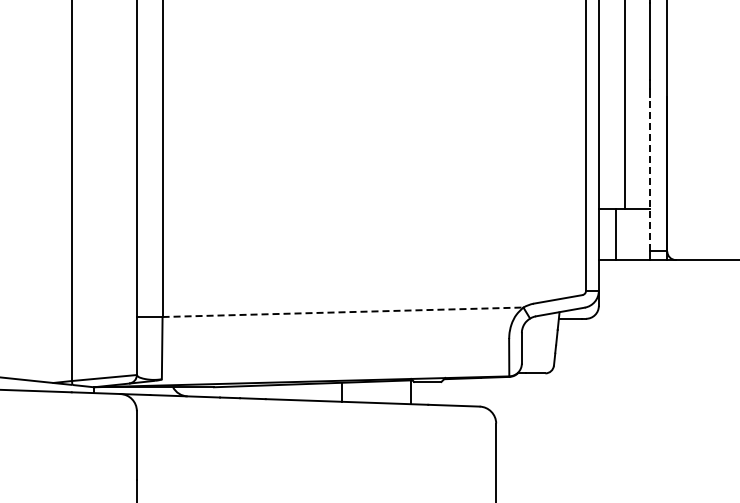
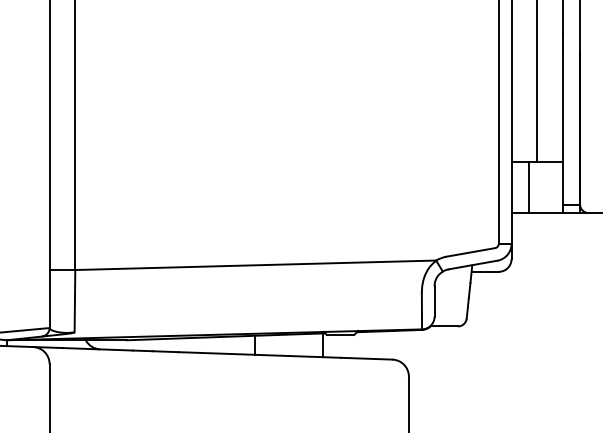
line: (650, 174) -> (563, 127), dashed -> solid
line: (343, 312) -> (256, 265), dashed -> solid

